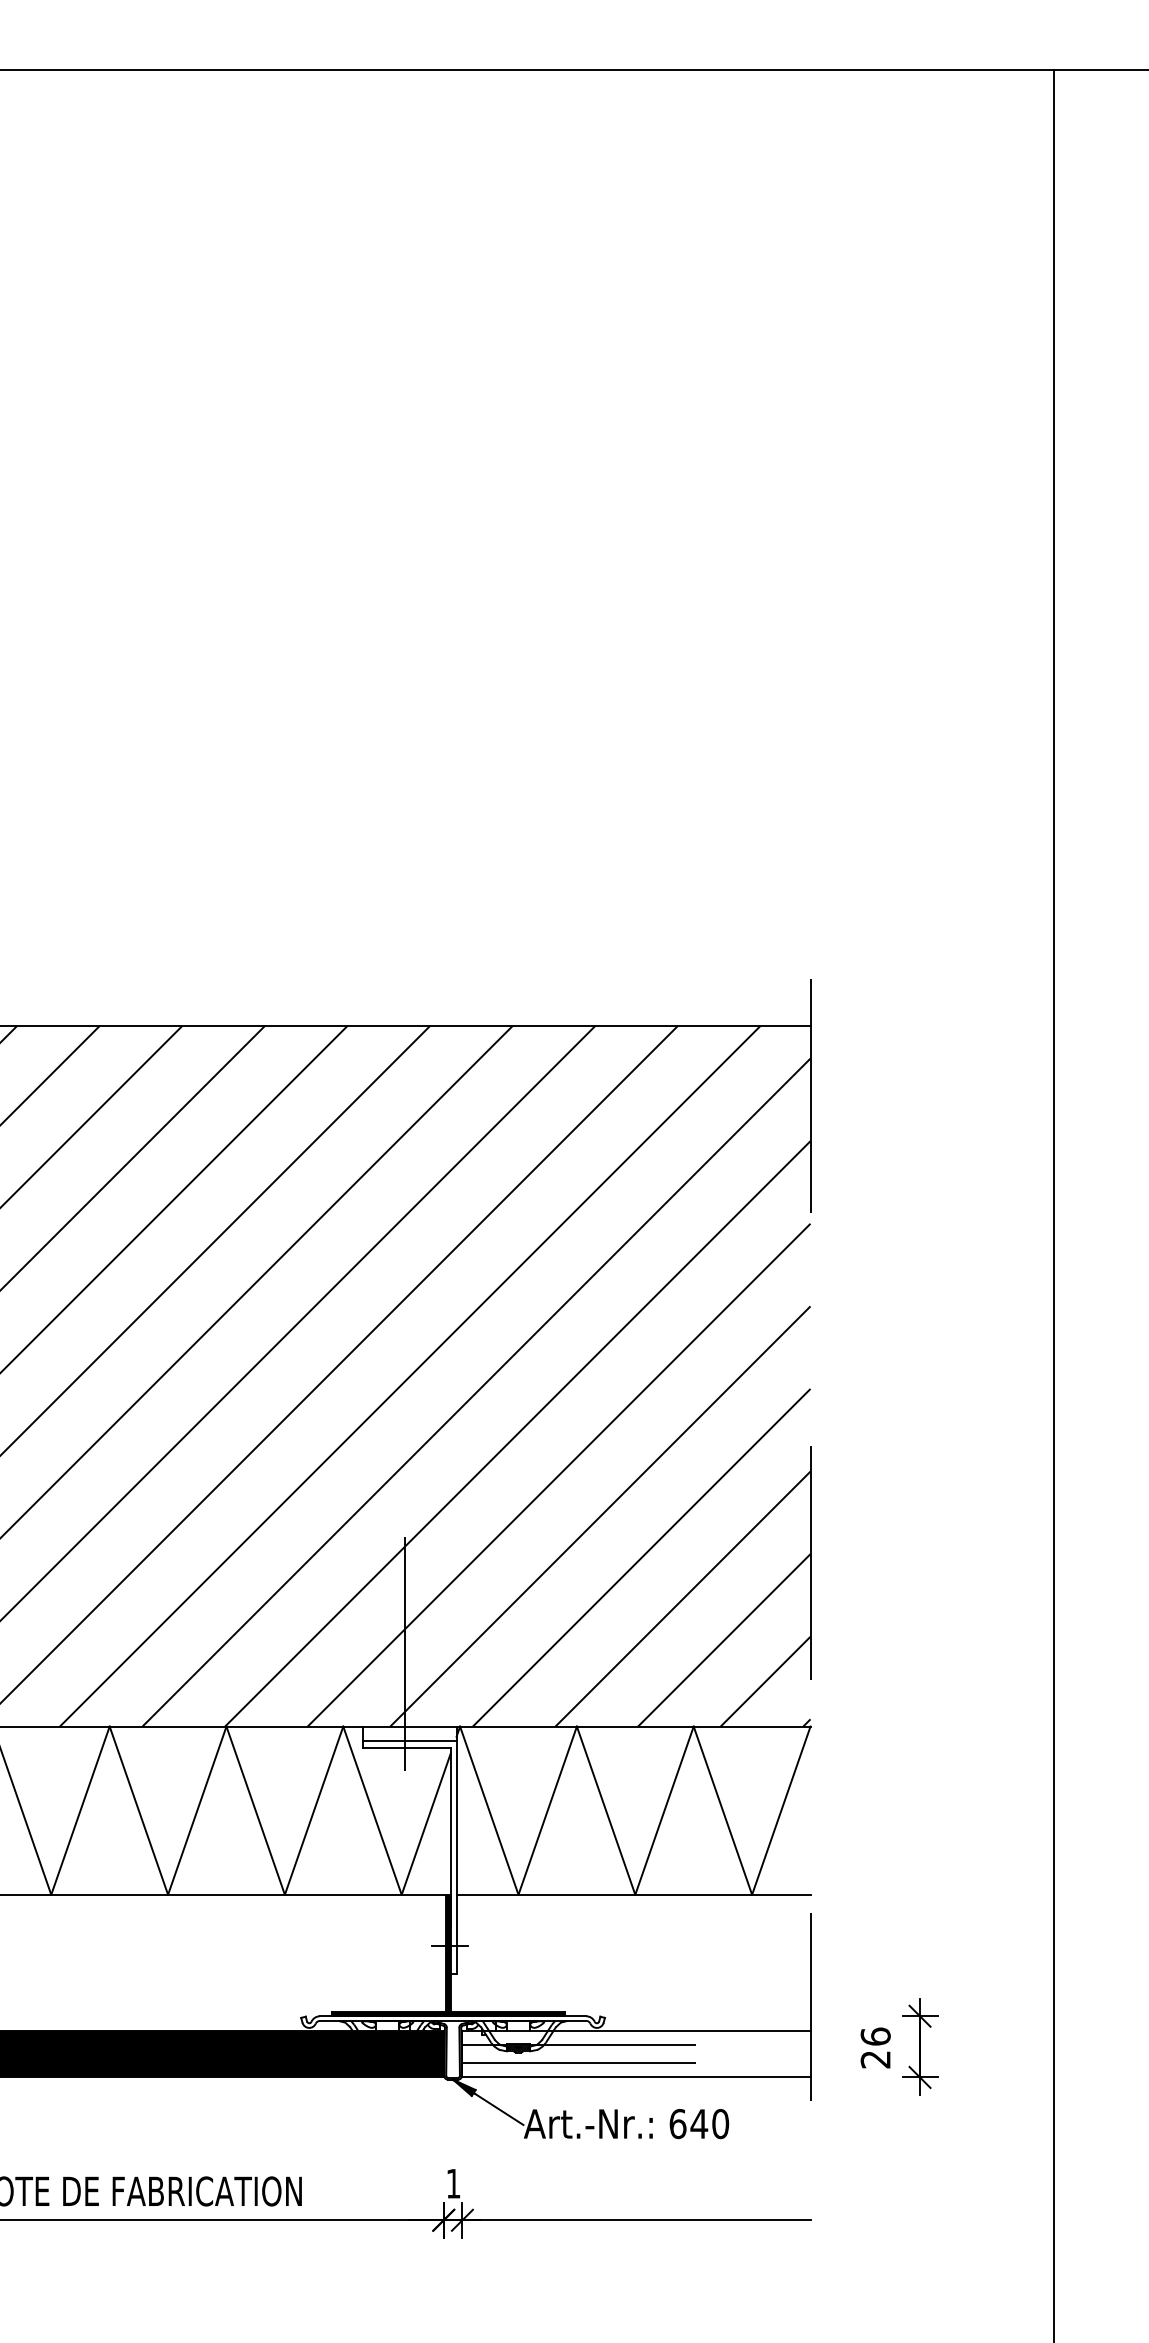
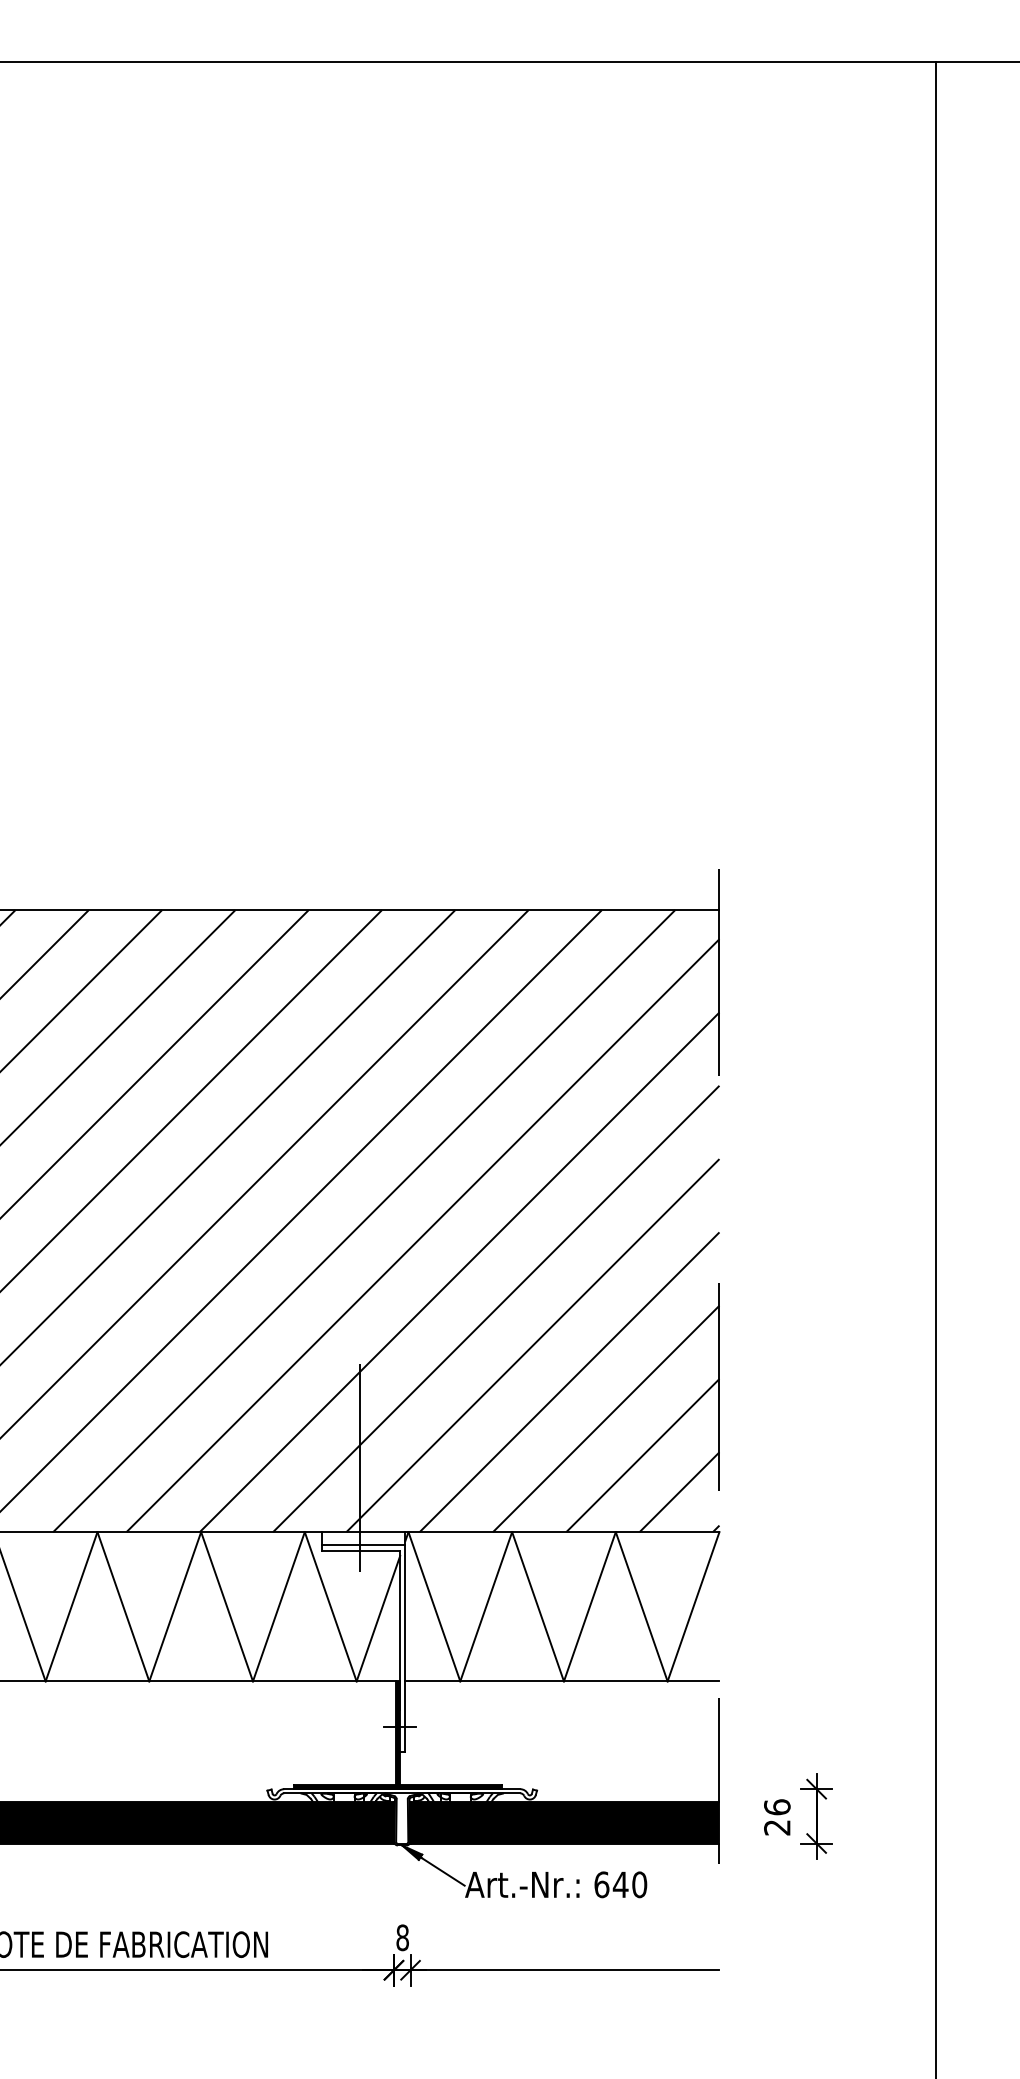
fill: (635, 2053) -> (564, 1822), added
text: (453, 2183) -> (402, 1937), 1 -> 8

